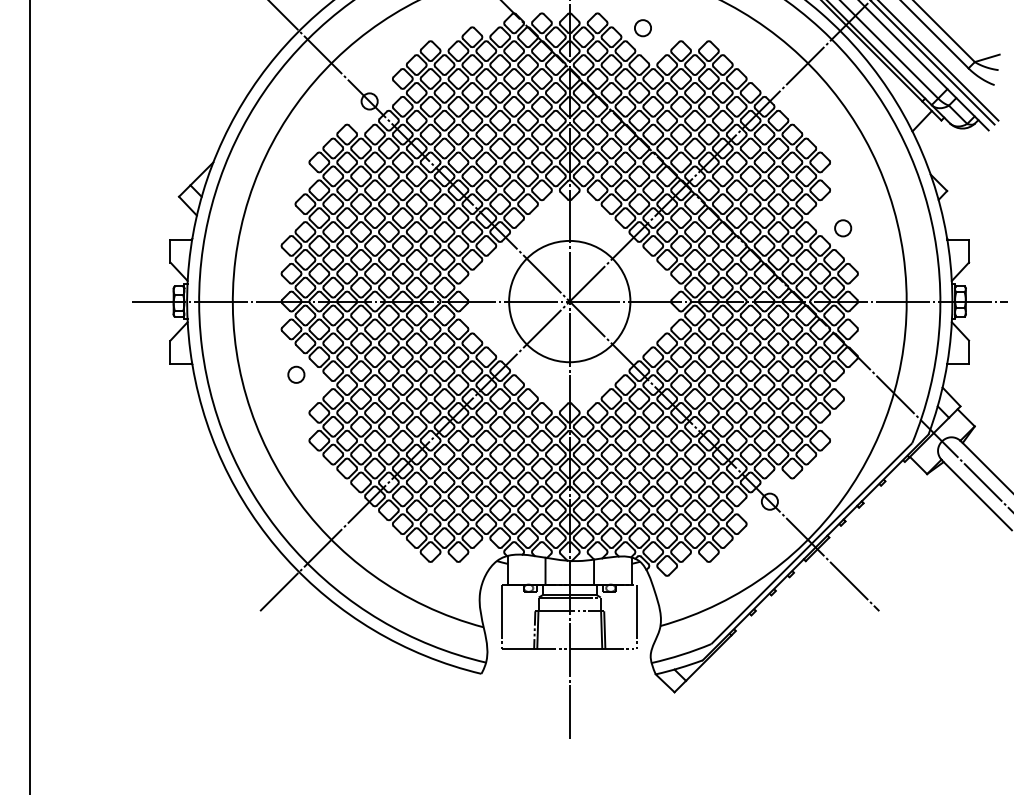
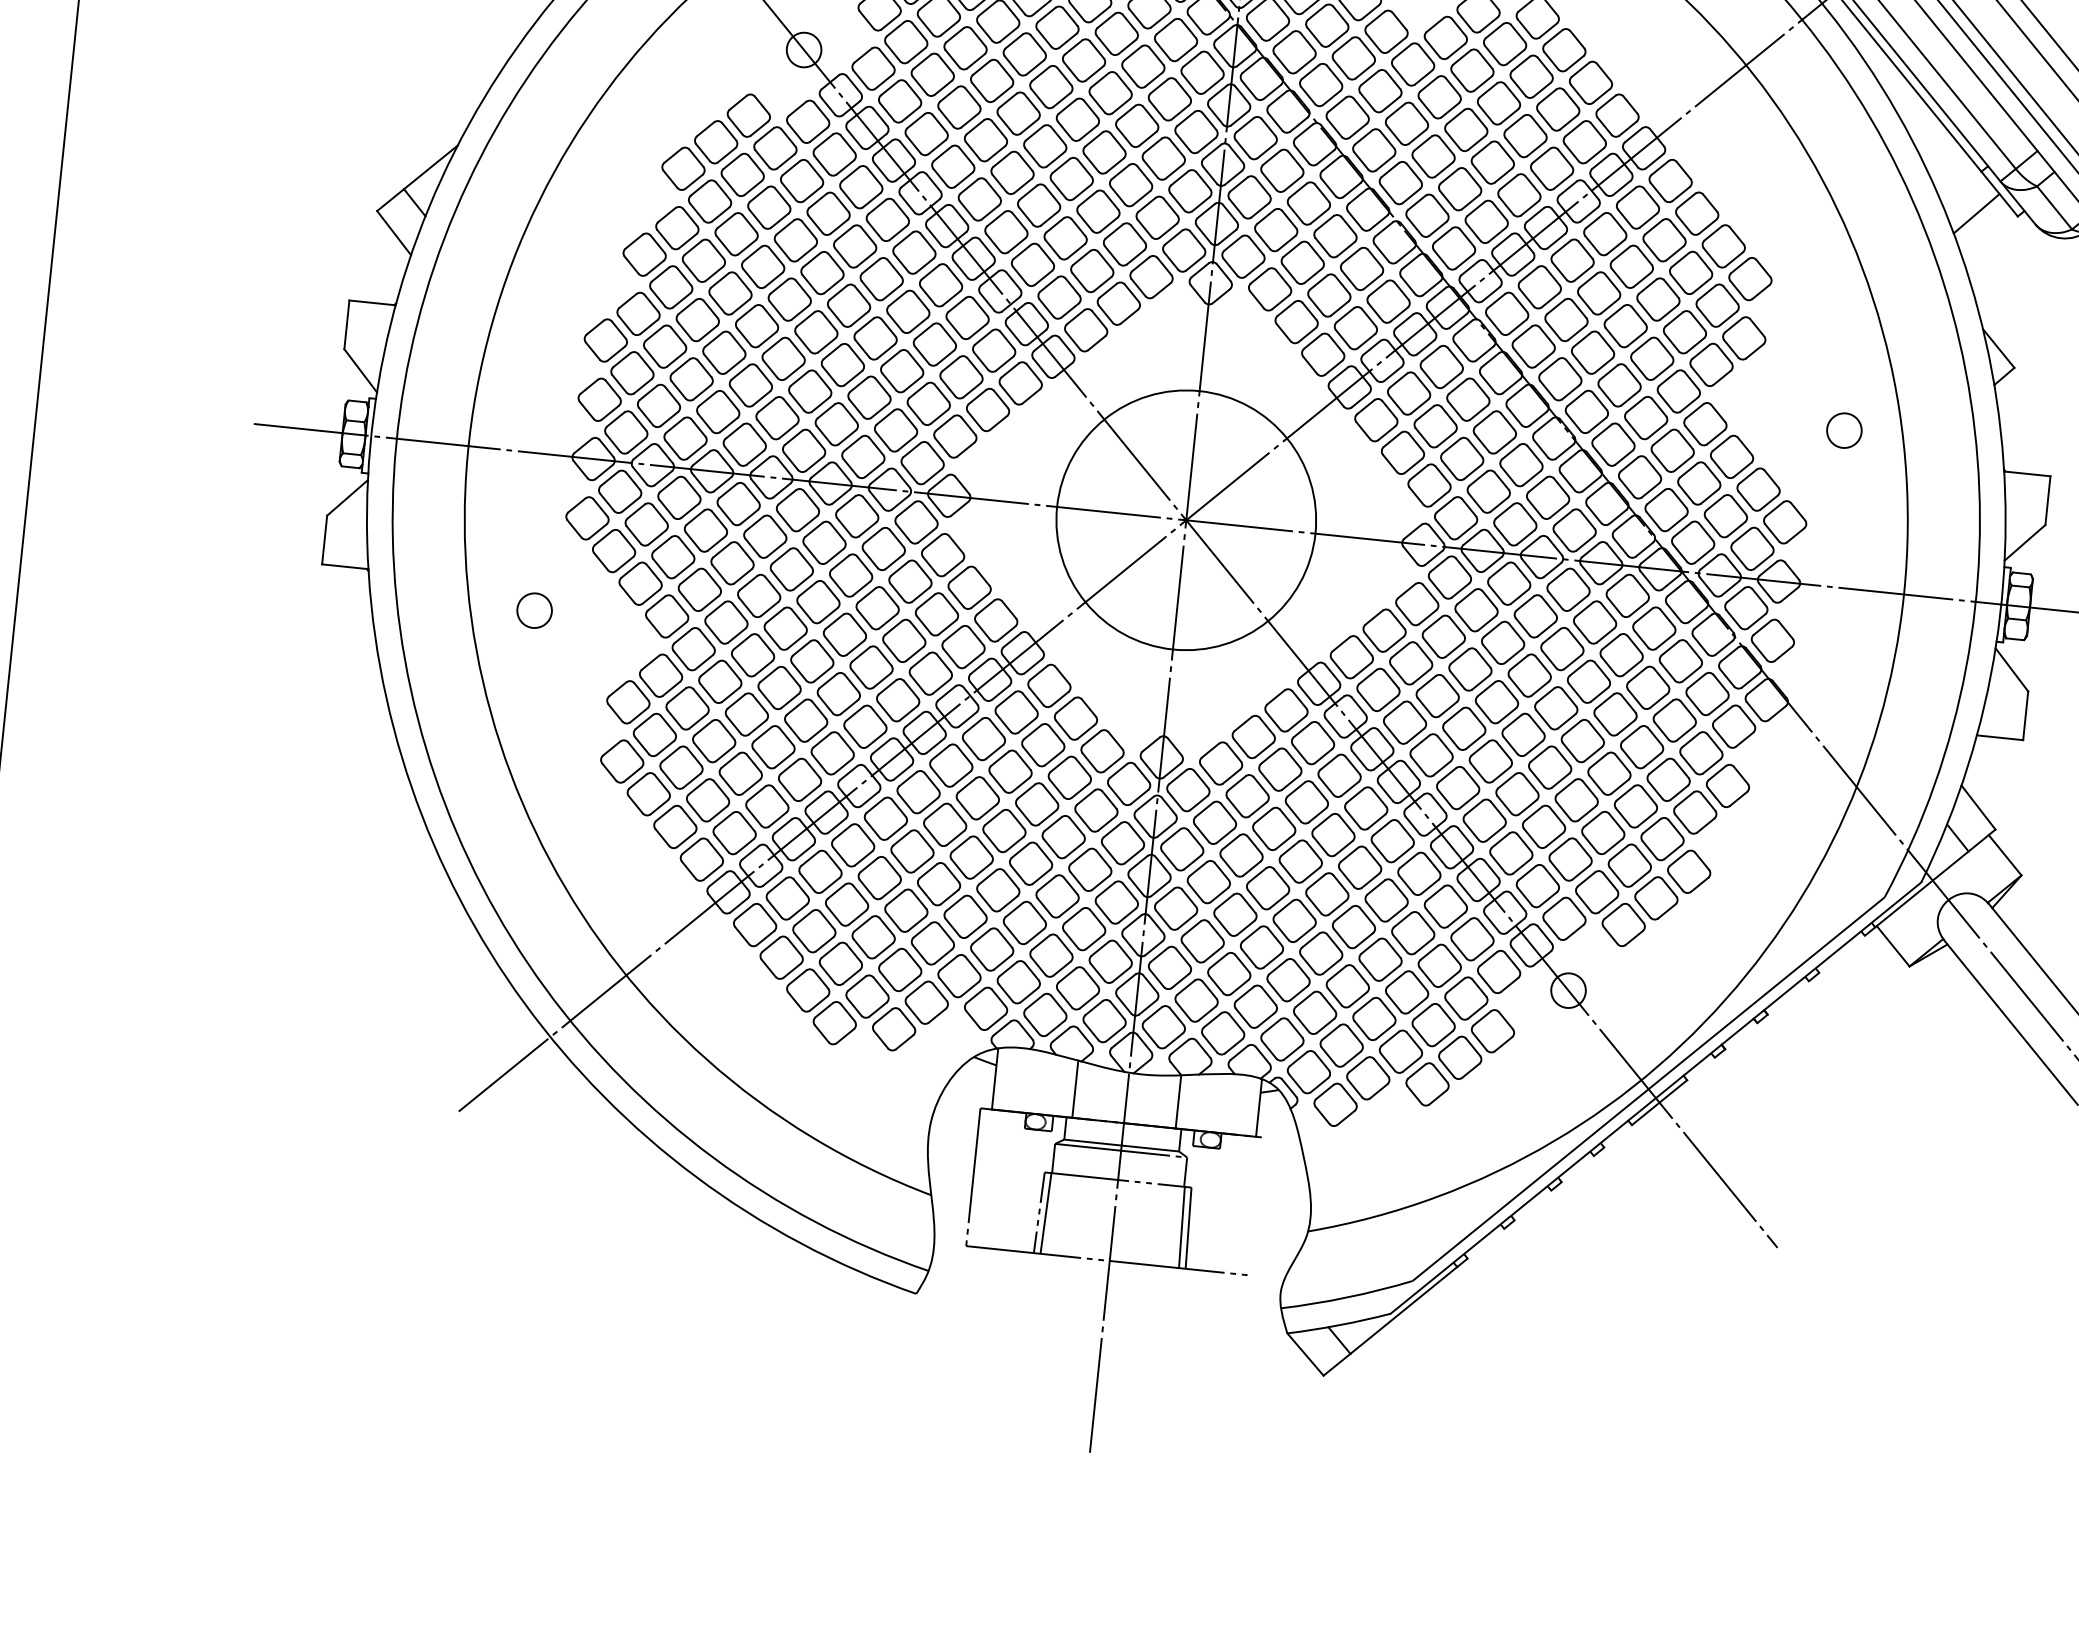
circle: (843, 228) -> (1845, 431), moved
circle: (296, 374) -> (534, 609), moved
line: (637, 616) -> (1261, 1206), removed

